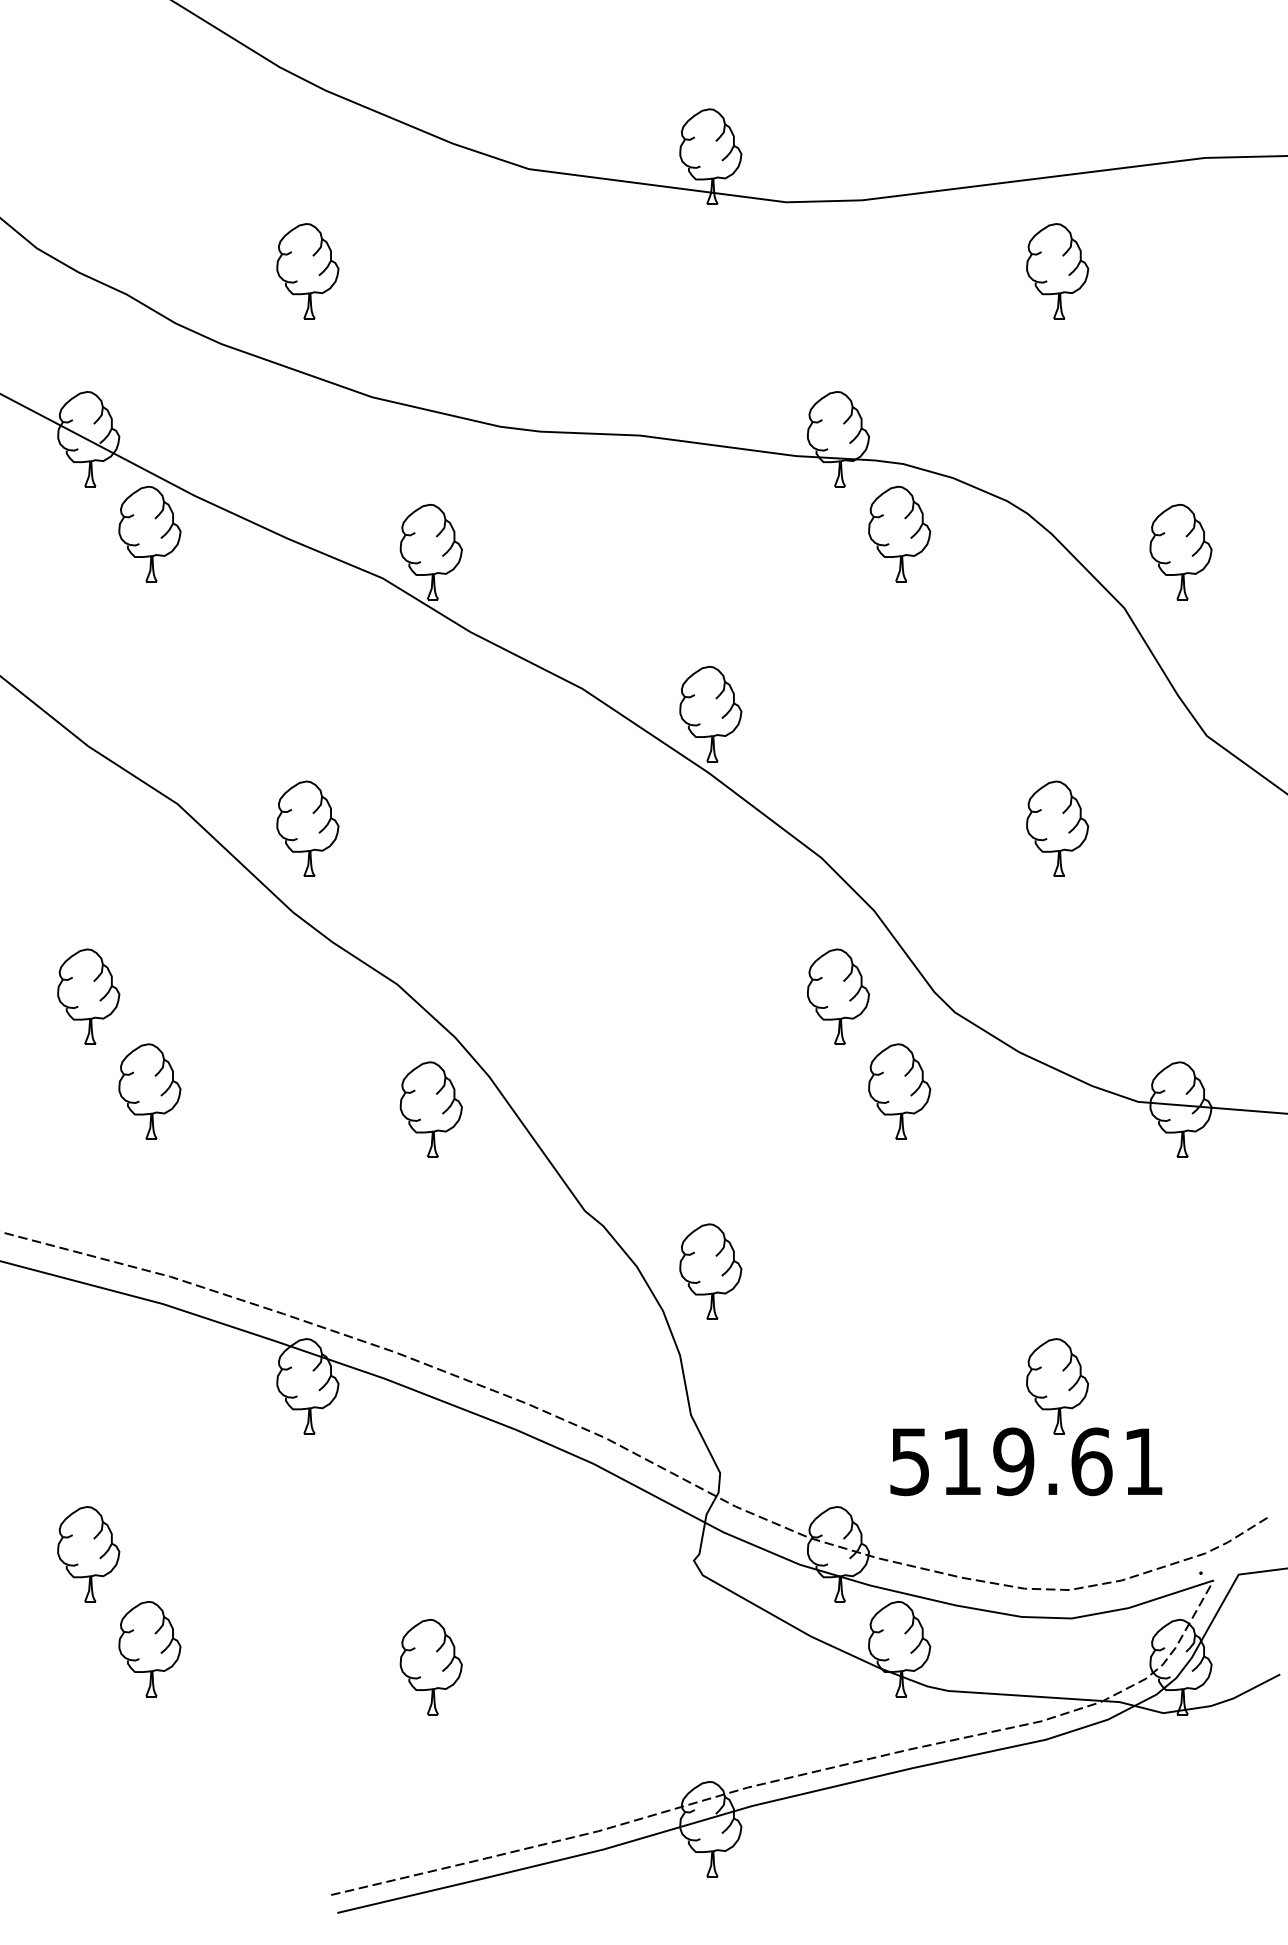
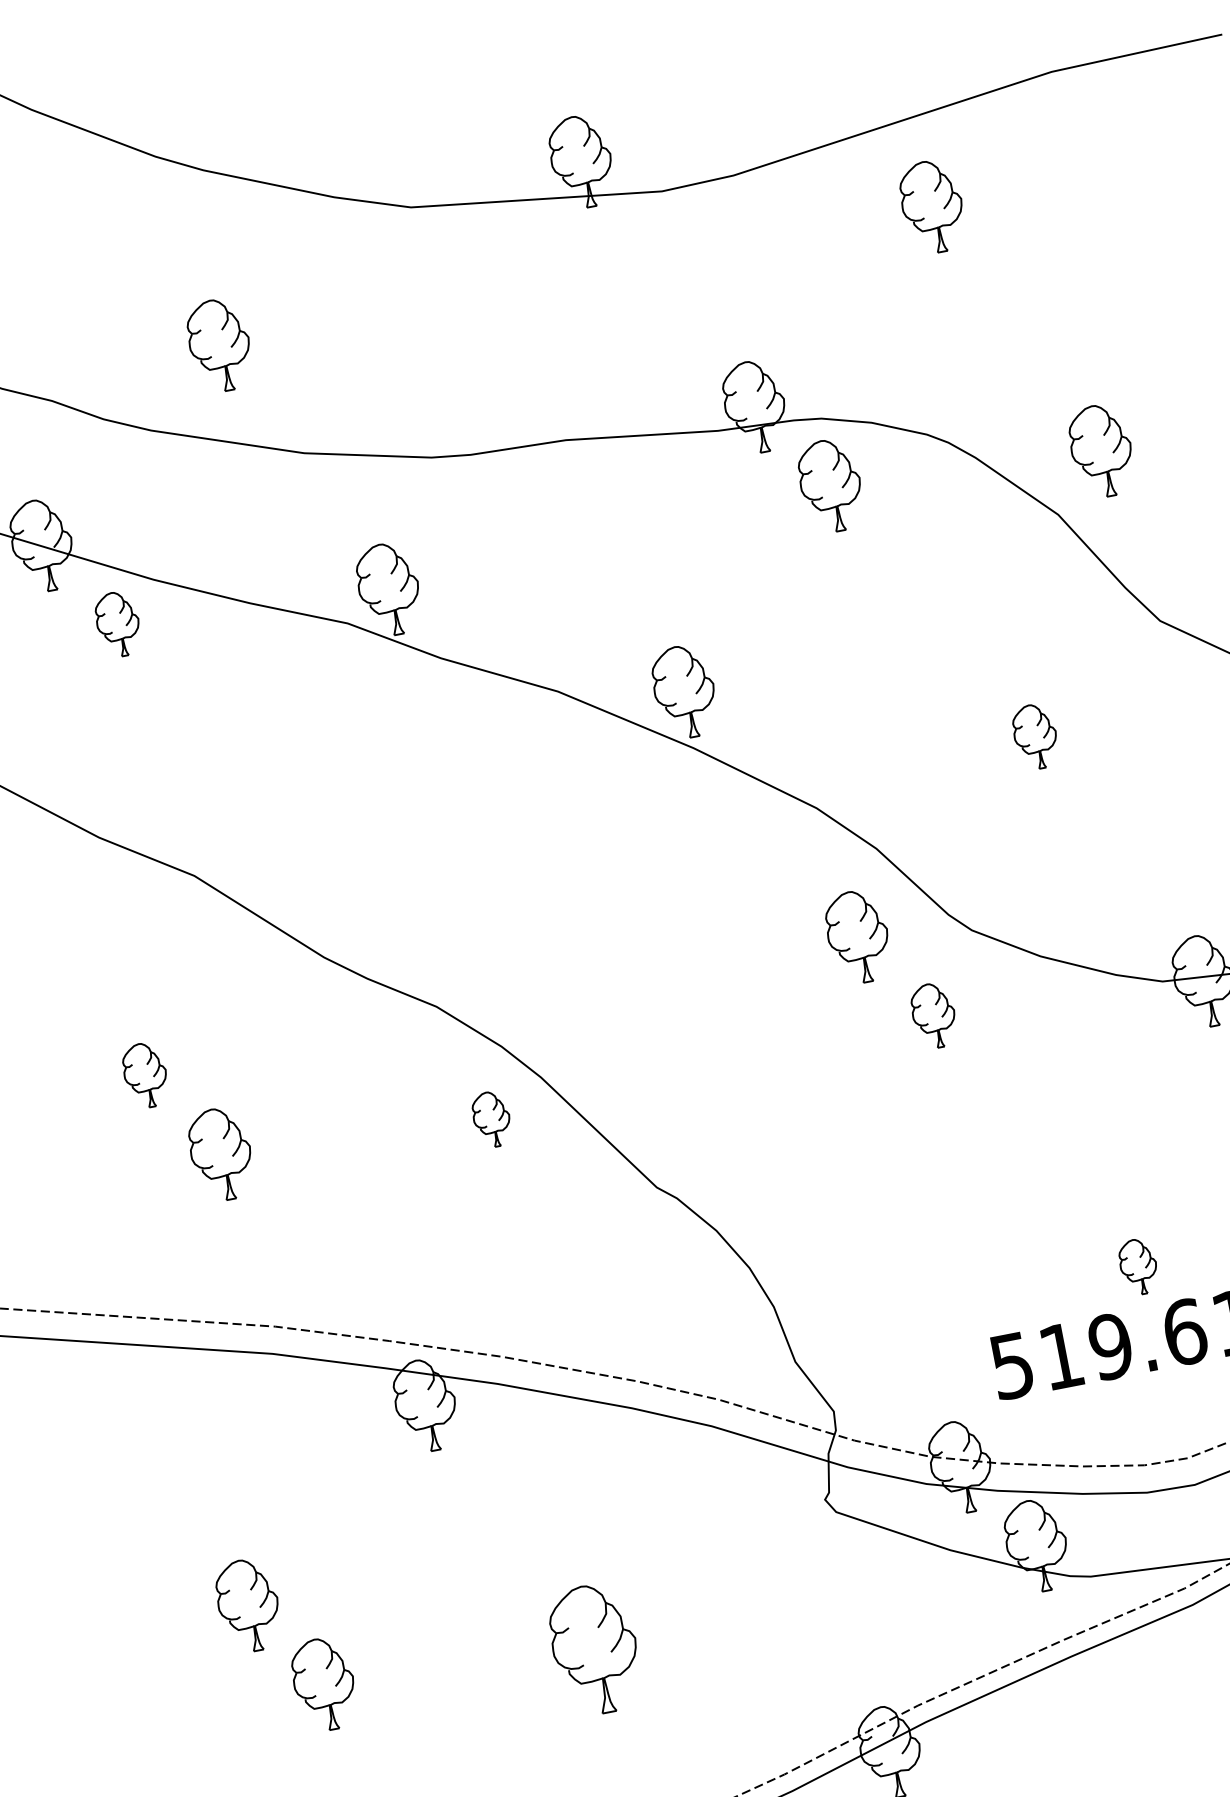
part: (149, 533) -> (117, 623), size x0.7
part: (307, 828) -> (322, 875), removed
part: (1057, 828) -> (1035, 736), size x0.7
part: (88, 996) -> (145, 1075), size x0.7
part: (899, 1091) -> (933, 1015), size x0.7
part: (430, 1109) -> (491, 1119), size x0.6
part: (710, 1271) -> (787, 1221), removed
part: (1057, 1386) -> (1138, 1267), size x0.6
part: (430, 1667) -> (594, 1649), size x1.4

